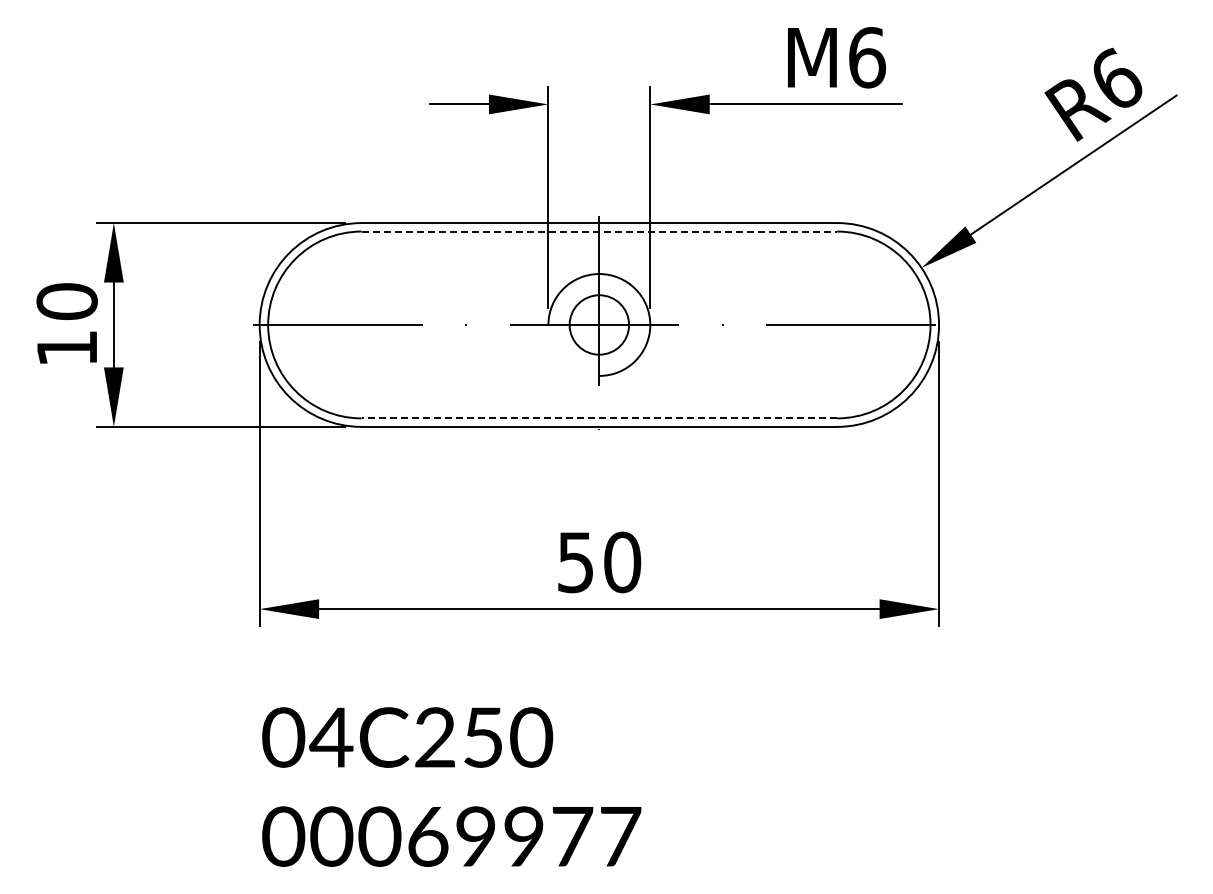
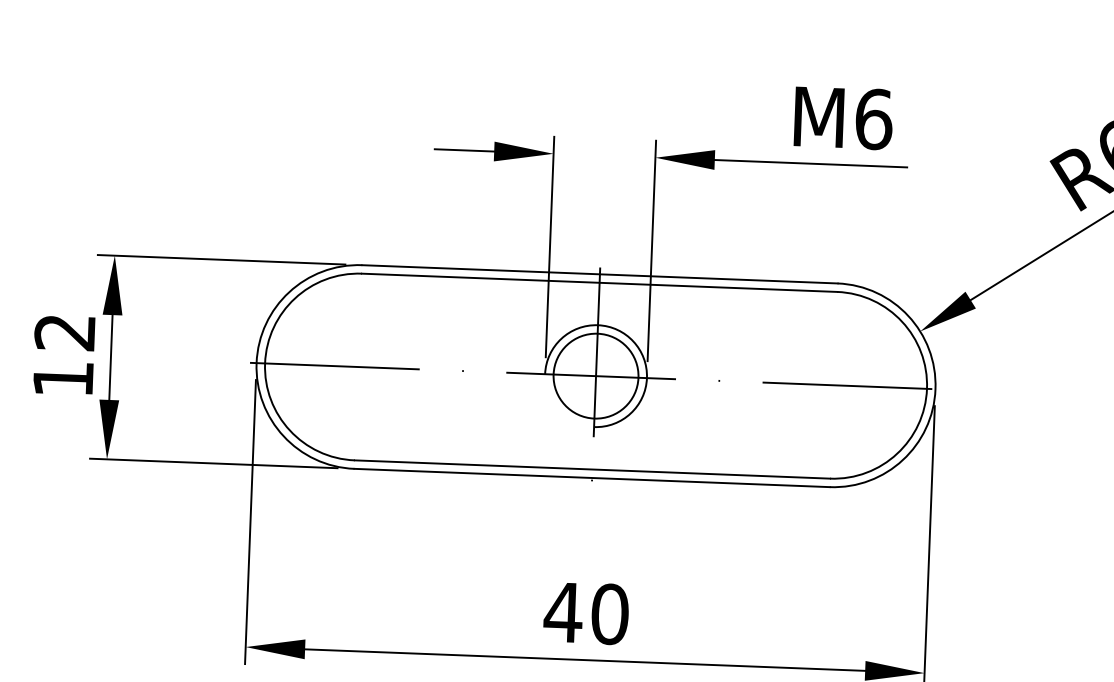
line: (599, 231) -> (599, 282), dashed -> solid
text: (66, 301) -> (64, 332), 10 -> 12
circle: (598, 324) -> (595, 375), size x1.43
line: (599, 418) -> (592, 469), dashed -> solid
text: (575, 562) -> (563, 612), 50 -> 40

